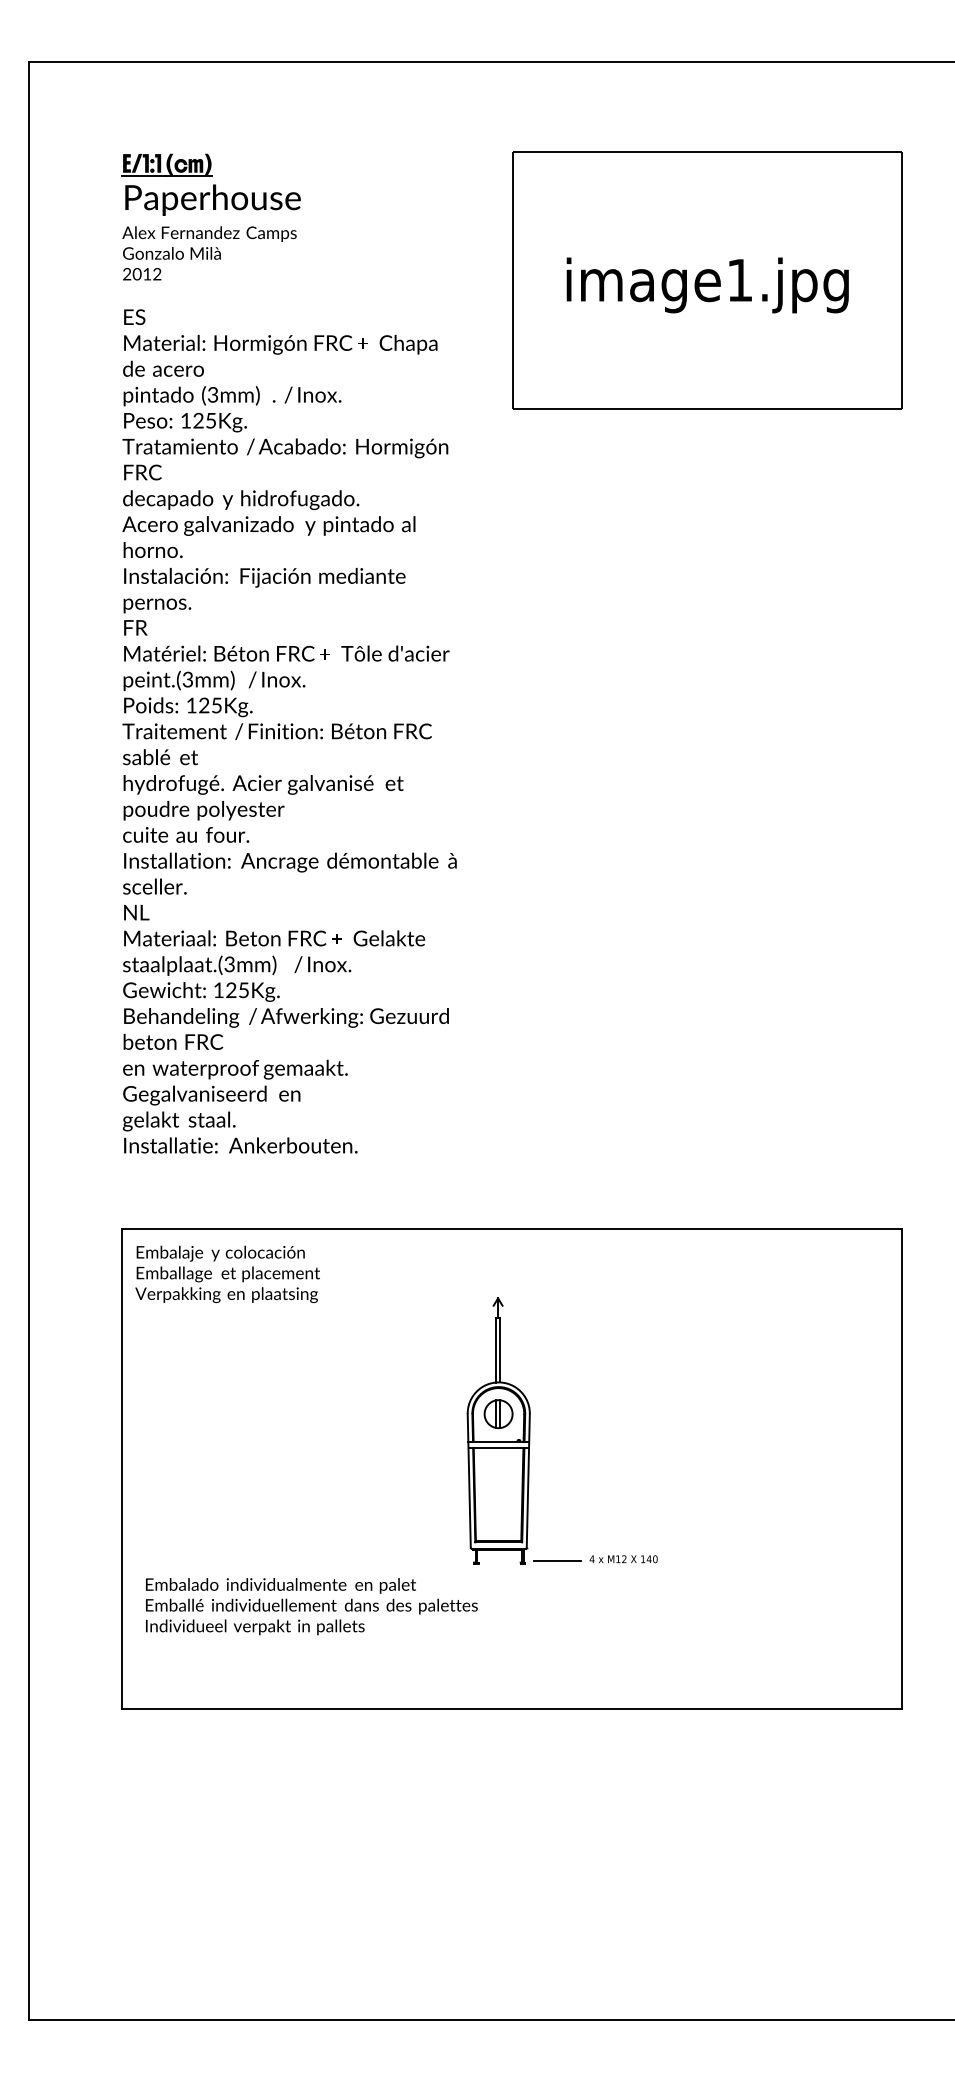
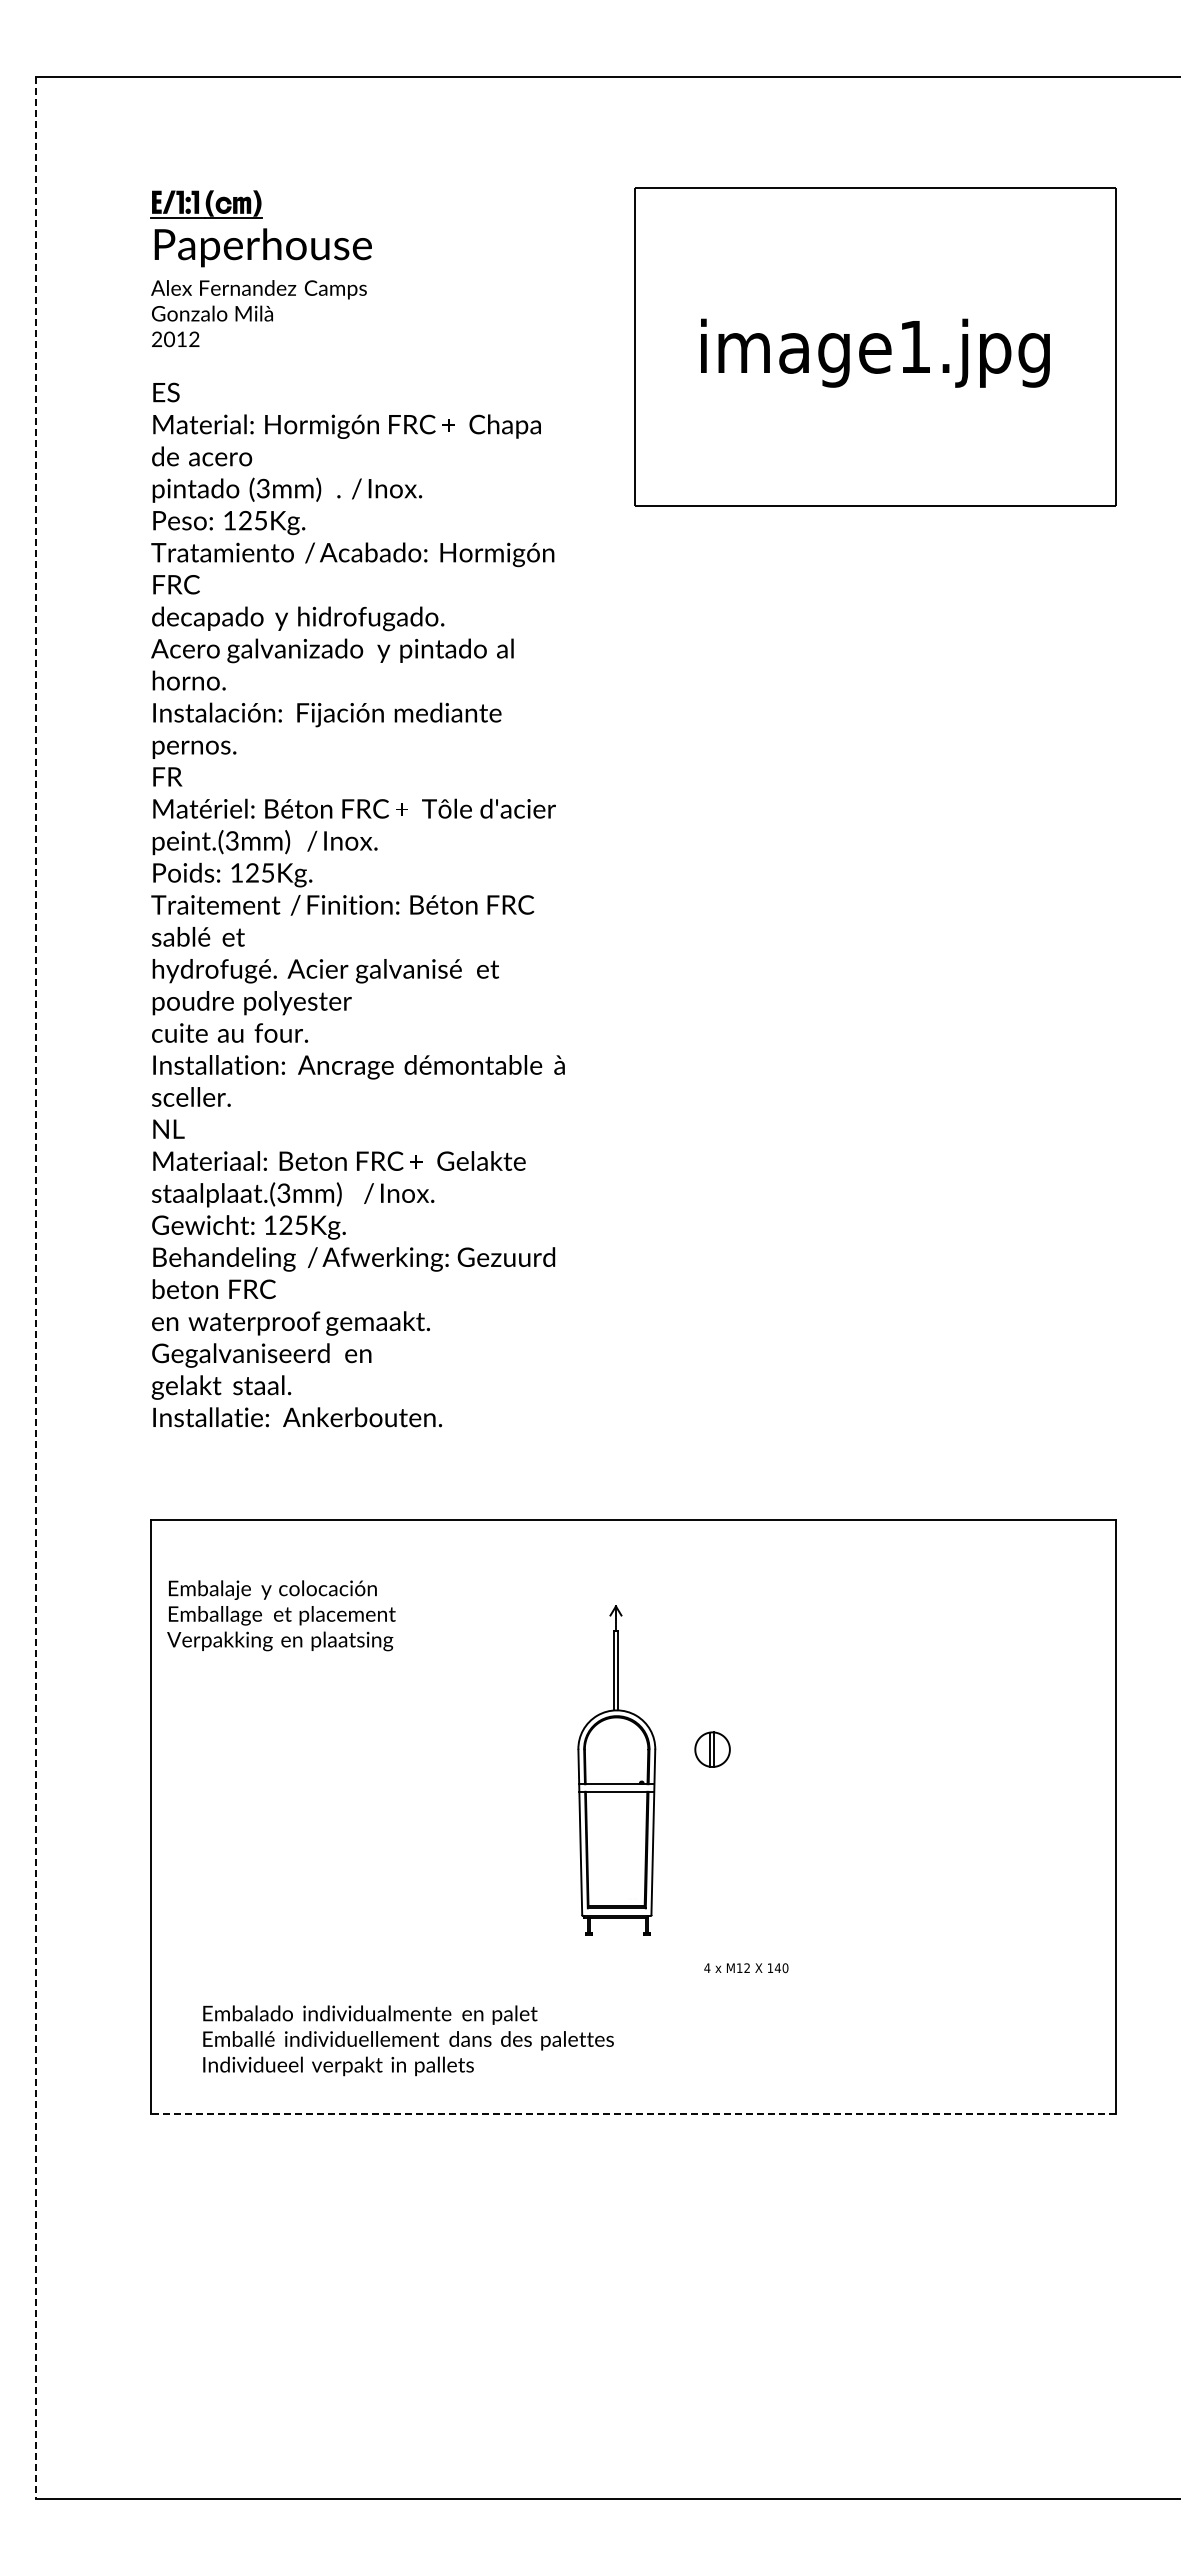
line: (28, 1041) -> (35, 1288), solid -> dashed
text: (227, 1274) -> (281, 1615), moved
part: (498, 1414) -> (712, 1749), moved
text: (623, 1559) -> (746, 1968), moved
line: (557, 1561) -> (689, 1931), removed
text: (311, 1606) -> (408, 2040), moved
line: (511, 1709) -> (632, 2114), solid -> dashed

